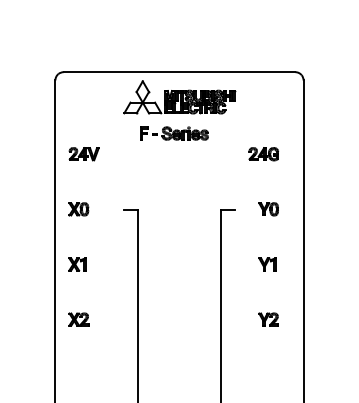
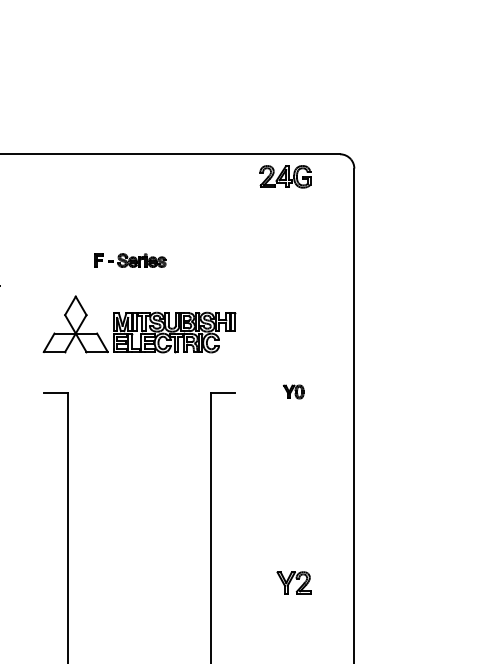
part: (179, 97) -> (139, 324), moved
part: (174, 133) -> (130, 260), size x0.6
part: (263, 154) -> (284, 177), moved
part: (268, 209) -> (293, 392), size x0.6
part: (267, 264) -> (291, 487), removed

